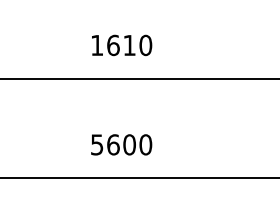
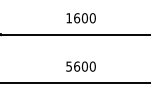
text: (128, 45) -> (84, 18), 1610 -> 1600

